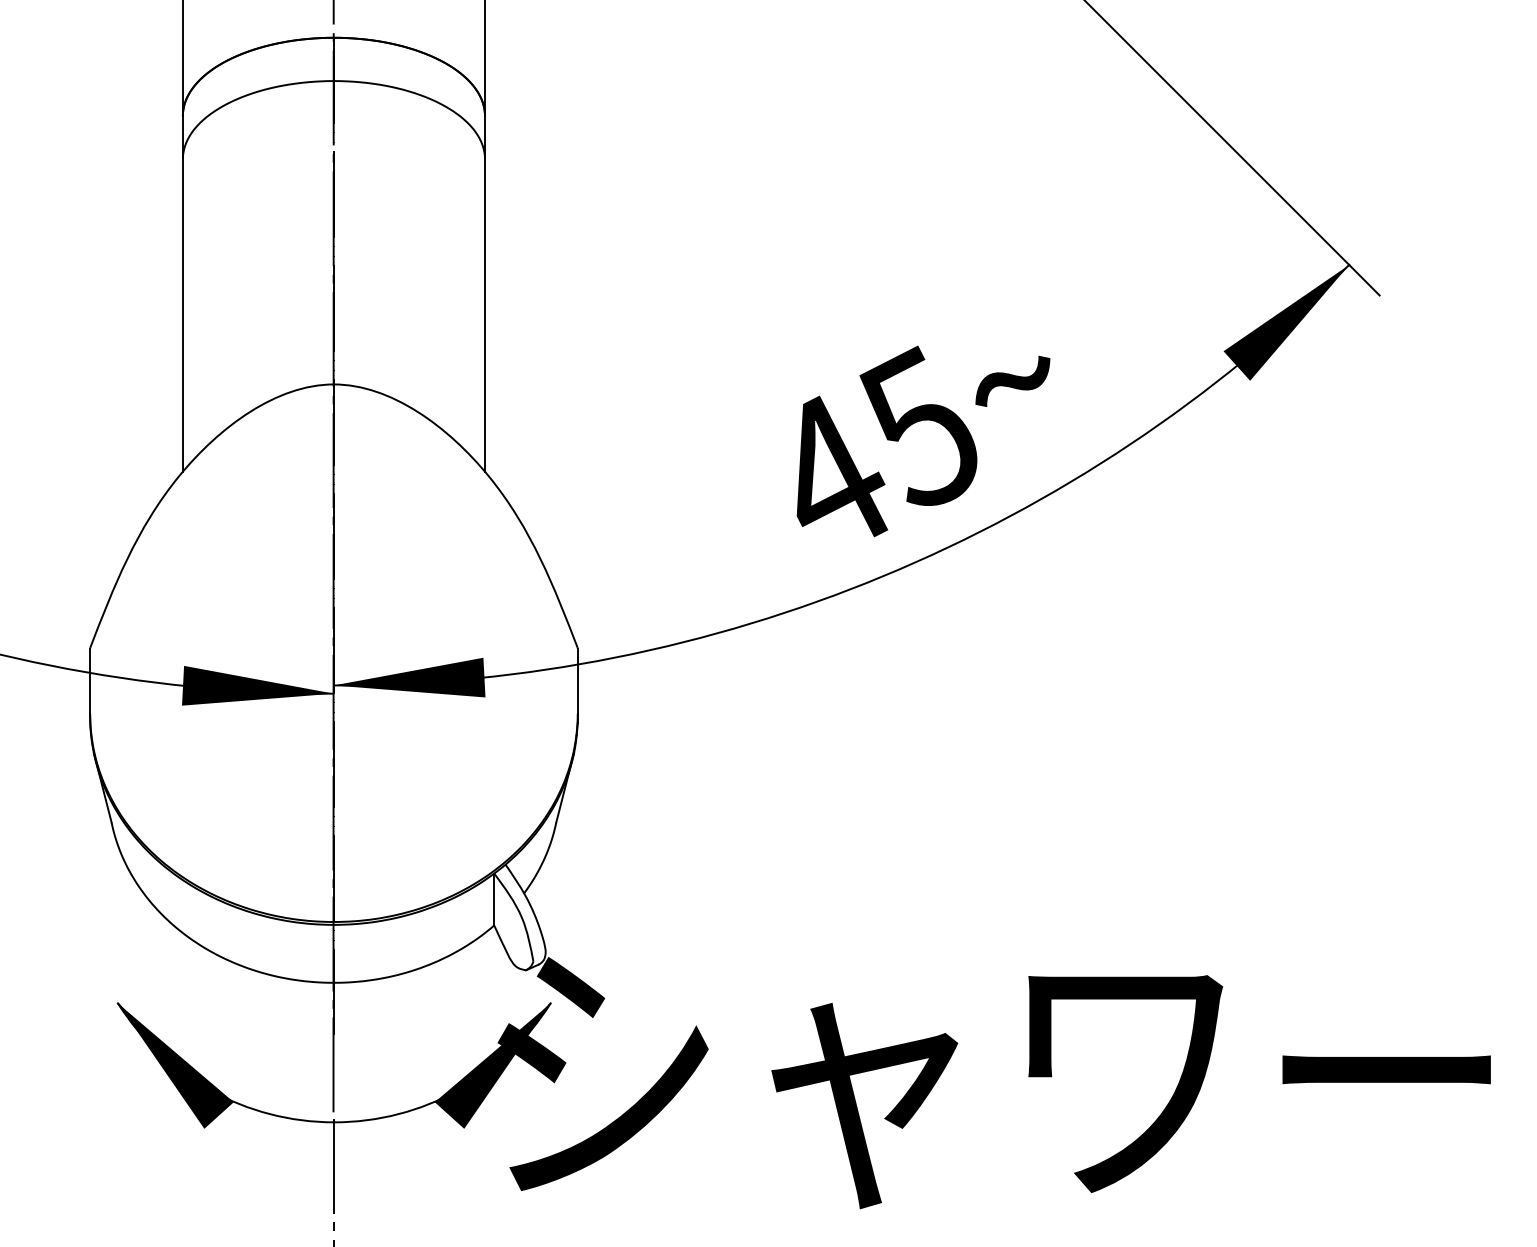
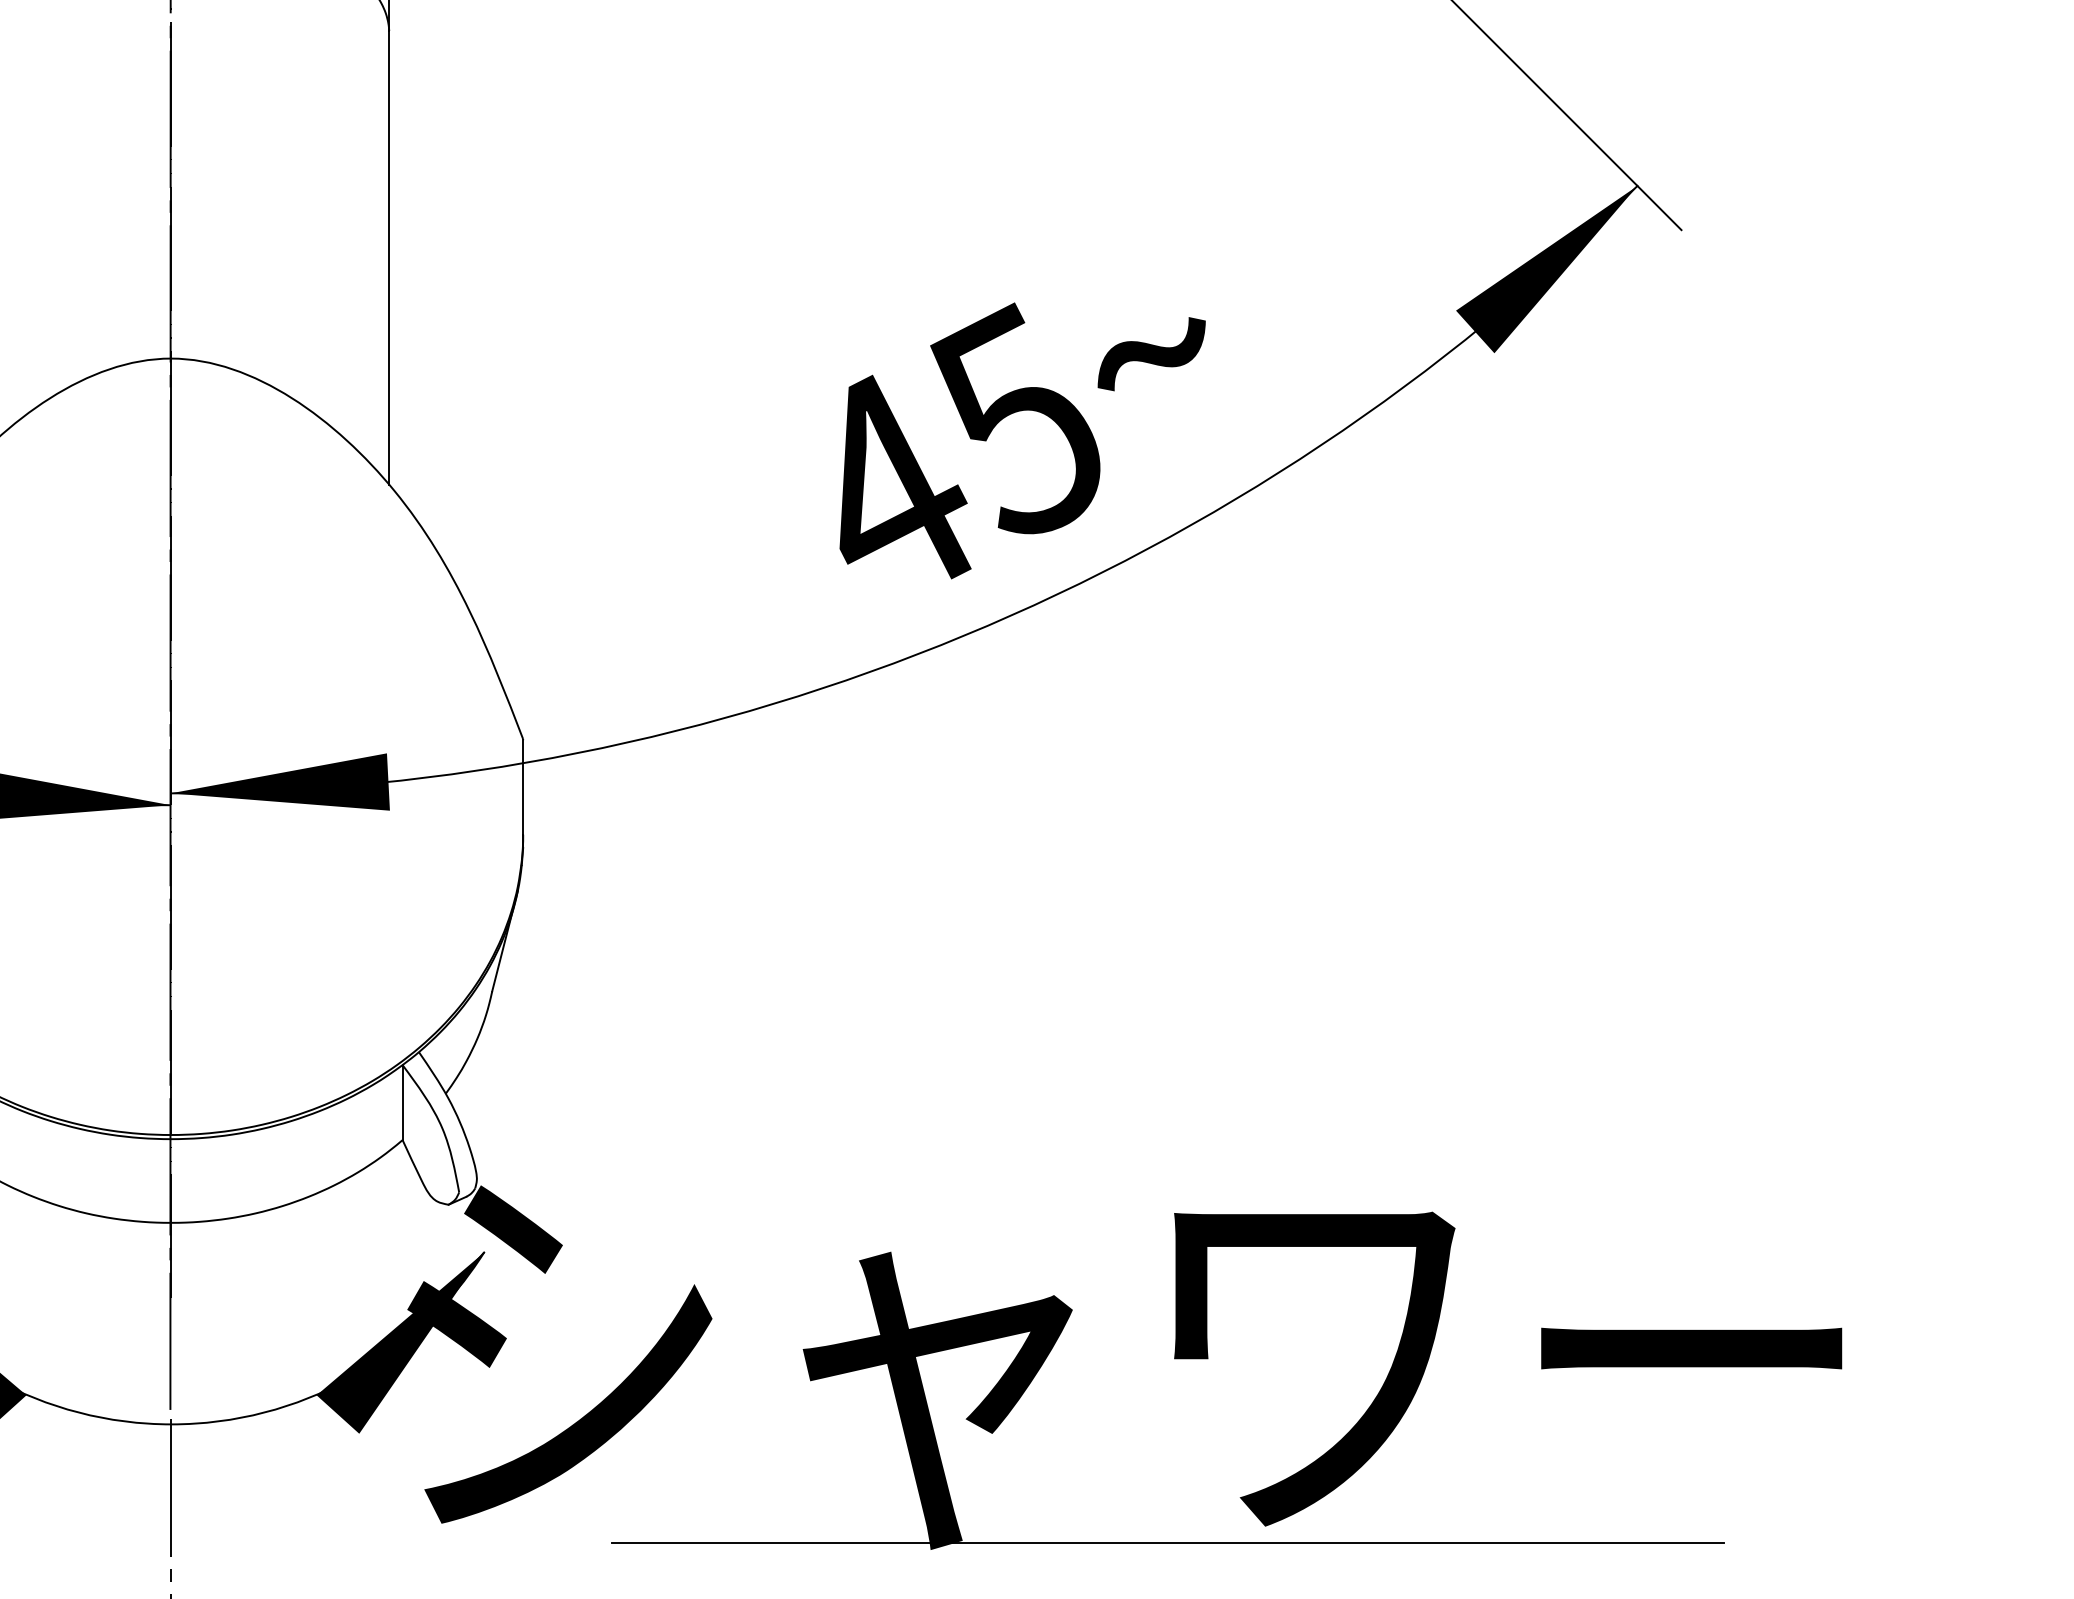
line: (1023, 1204) -> (1167, 1543), added

